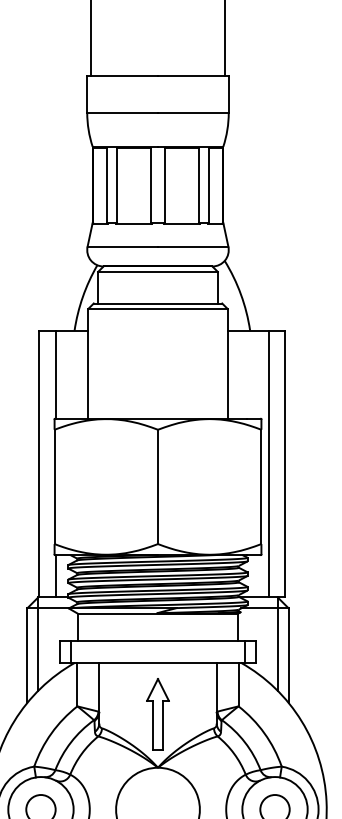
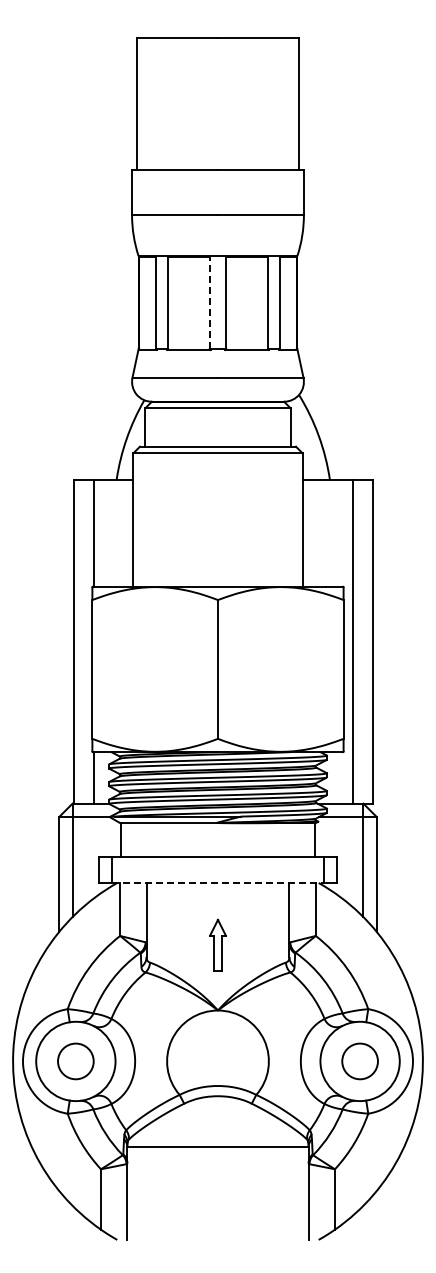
line: (151, 185) -> (209, 303), solid -> dashed
line: (157, 662) -> (217, 882), solid -> dashed
part: (157, 714) -> (217, 945), size x0.6

